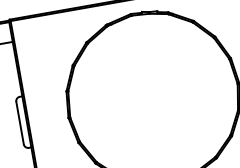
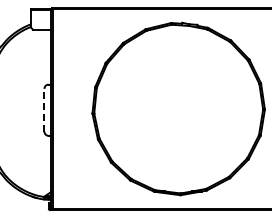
line: (19, 122) -> (44, 109), solid -> dashed

